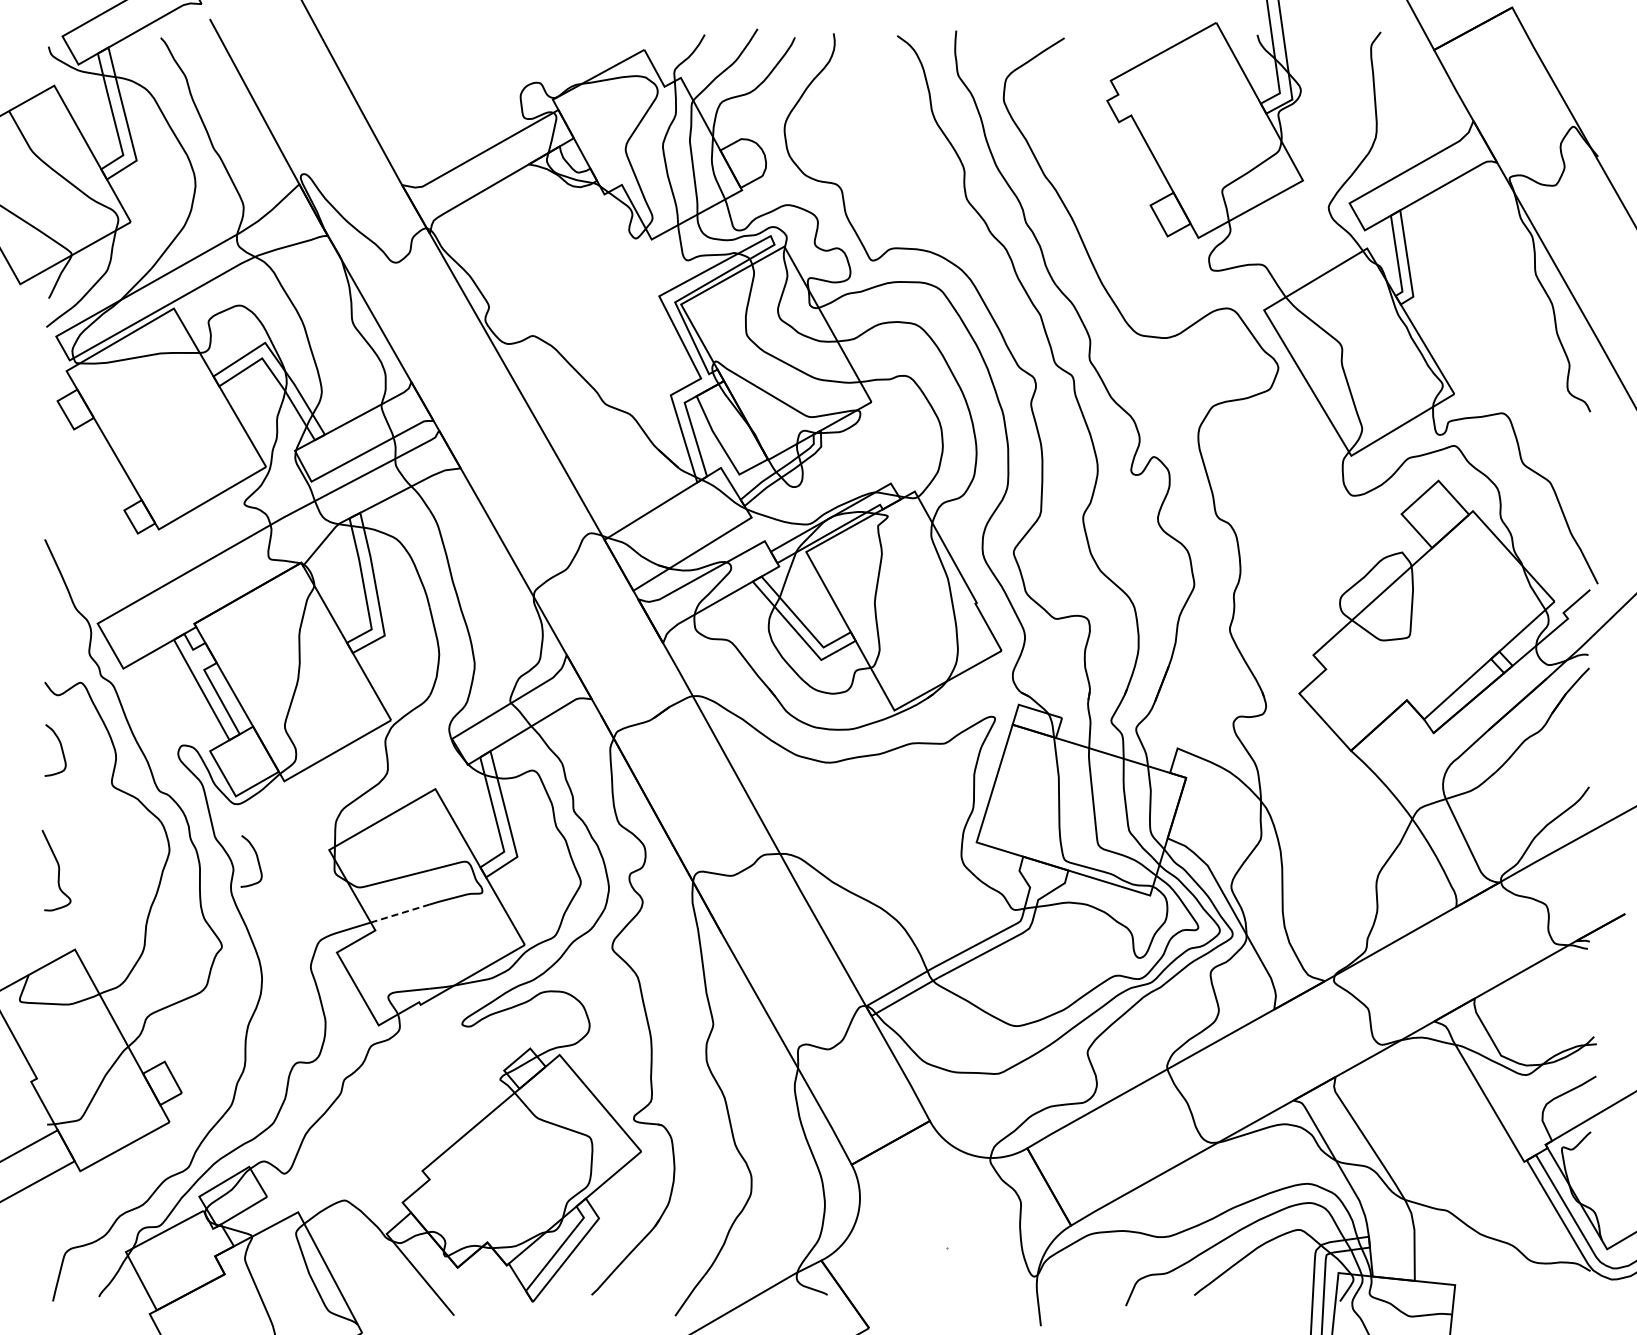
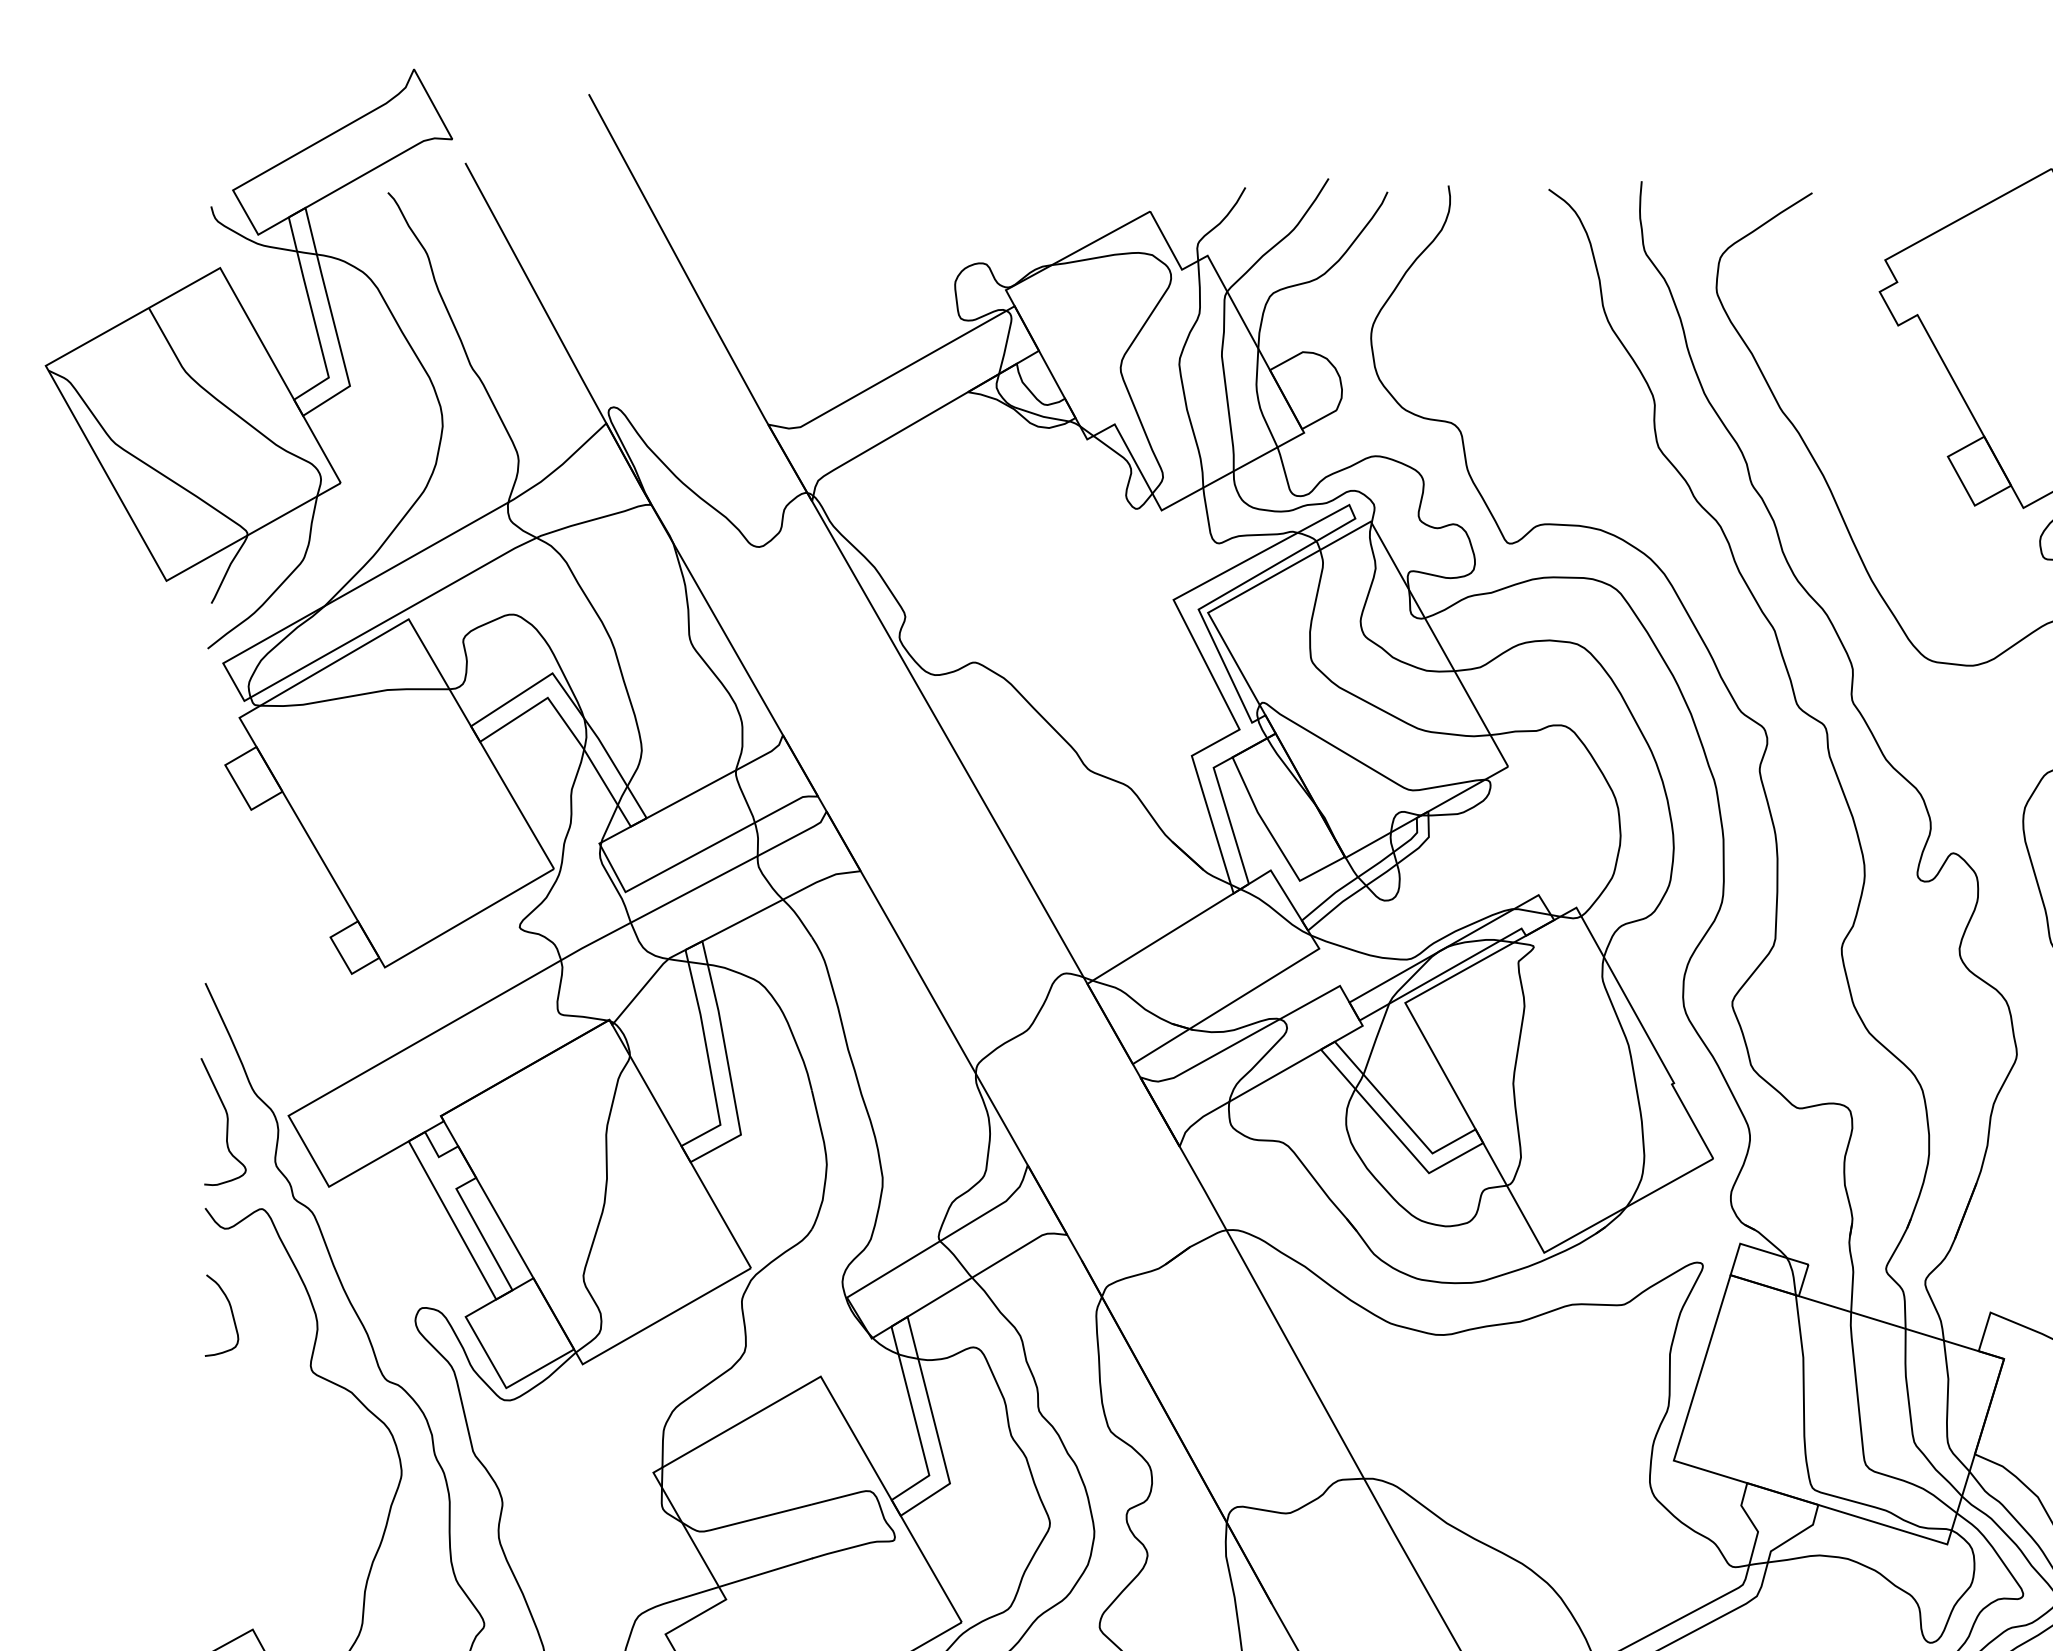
curve: (256, 858) -> (538, 1486), removed
curve: (58, 870) -> (226, 1121), moved
line: (400, 913) -> (765, 1572), dashed -> solid

